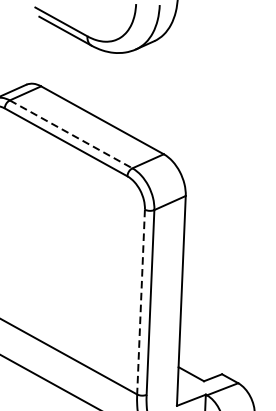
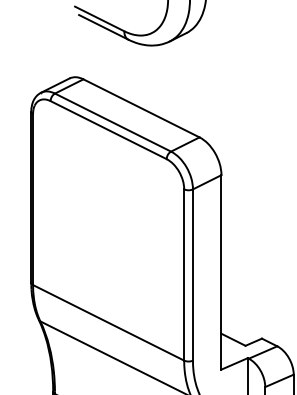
line: (71, 134) -> (113, 122), dashed -> solid
line: (141, 302) -> (184, 275), dashed -> solid

